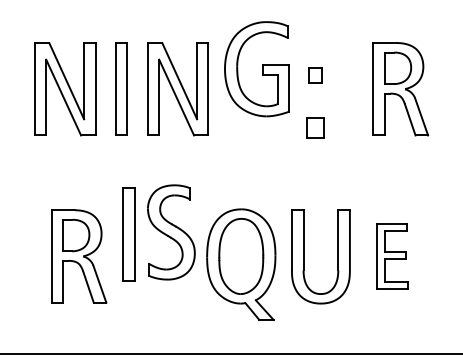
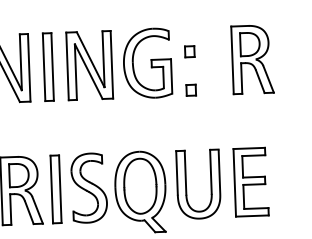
part: (256, 69) -> (147, 63), moved
part: (315, 127) -> (191, 89), size x0.71
part: (171, 232) -> (89, 188), moved
part: (128, 234) -> (55, 189), moved
part: (392, 256) -> (251, 182), size x1.43

